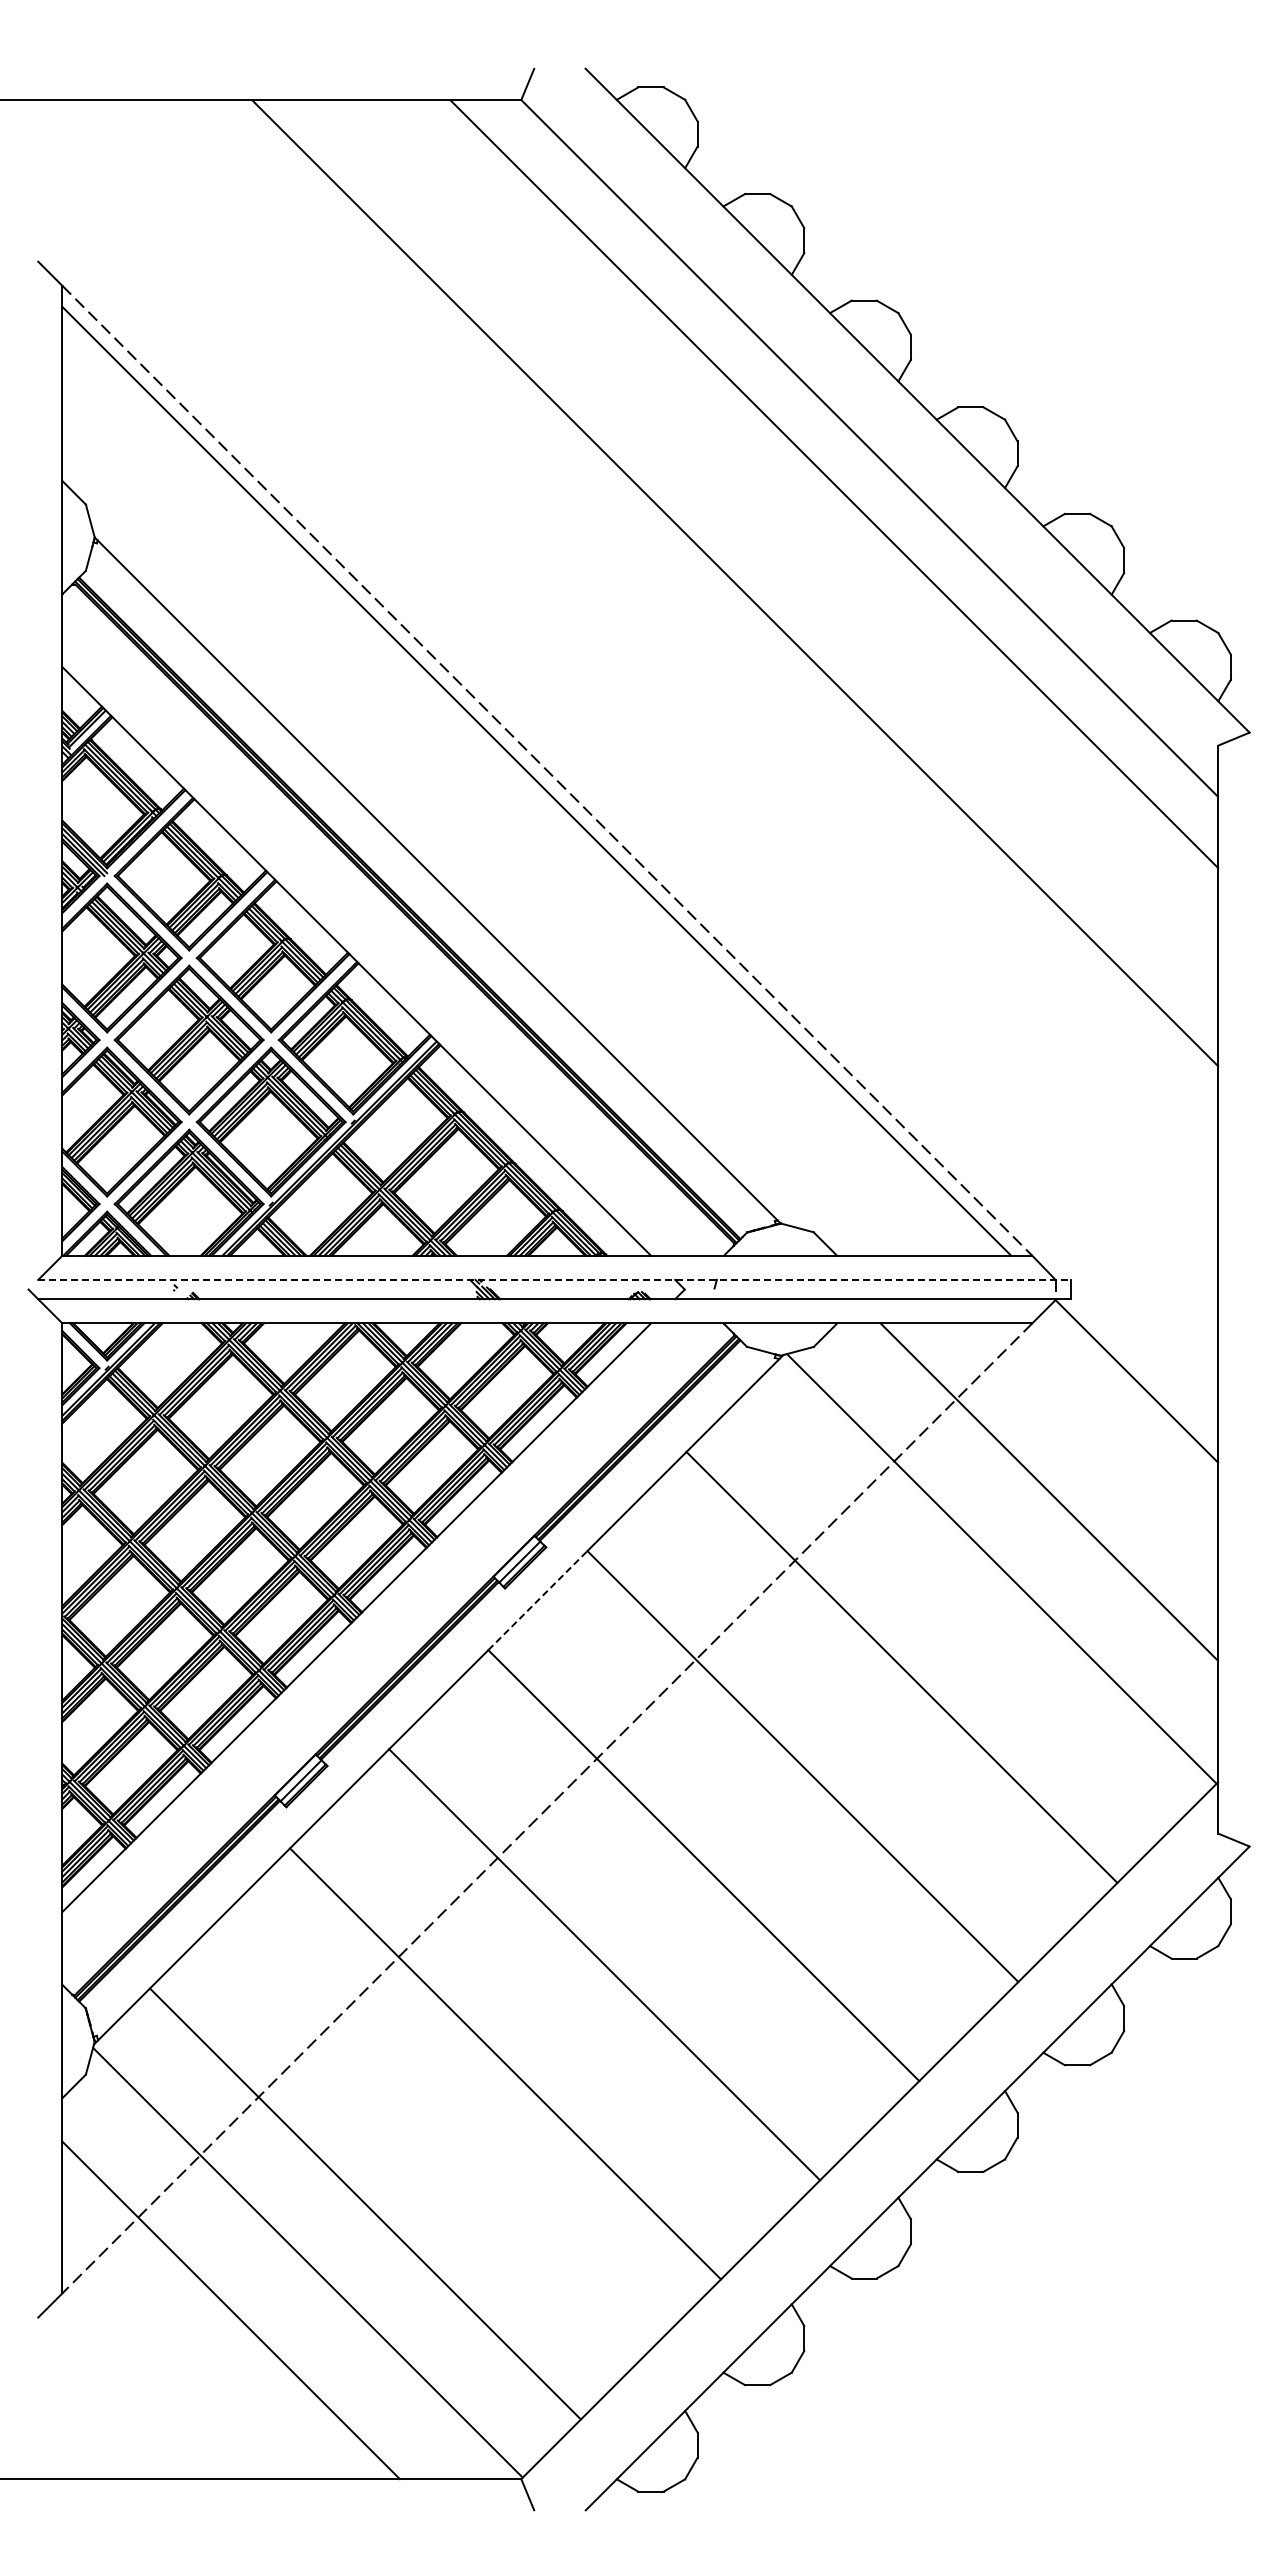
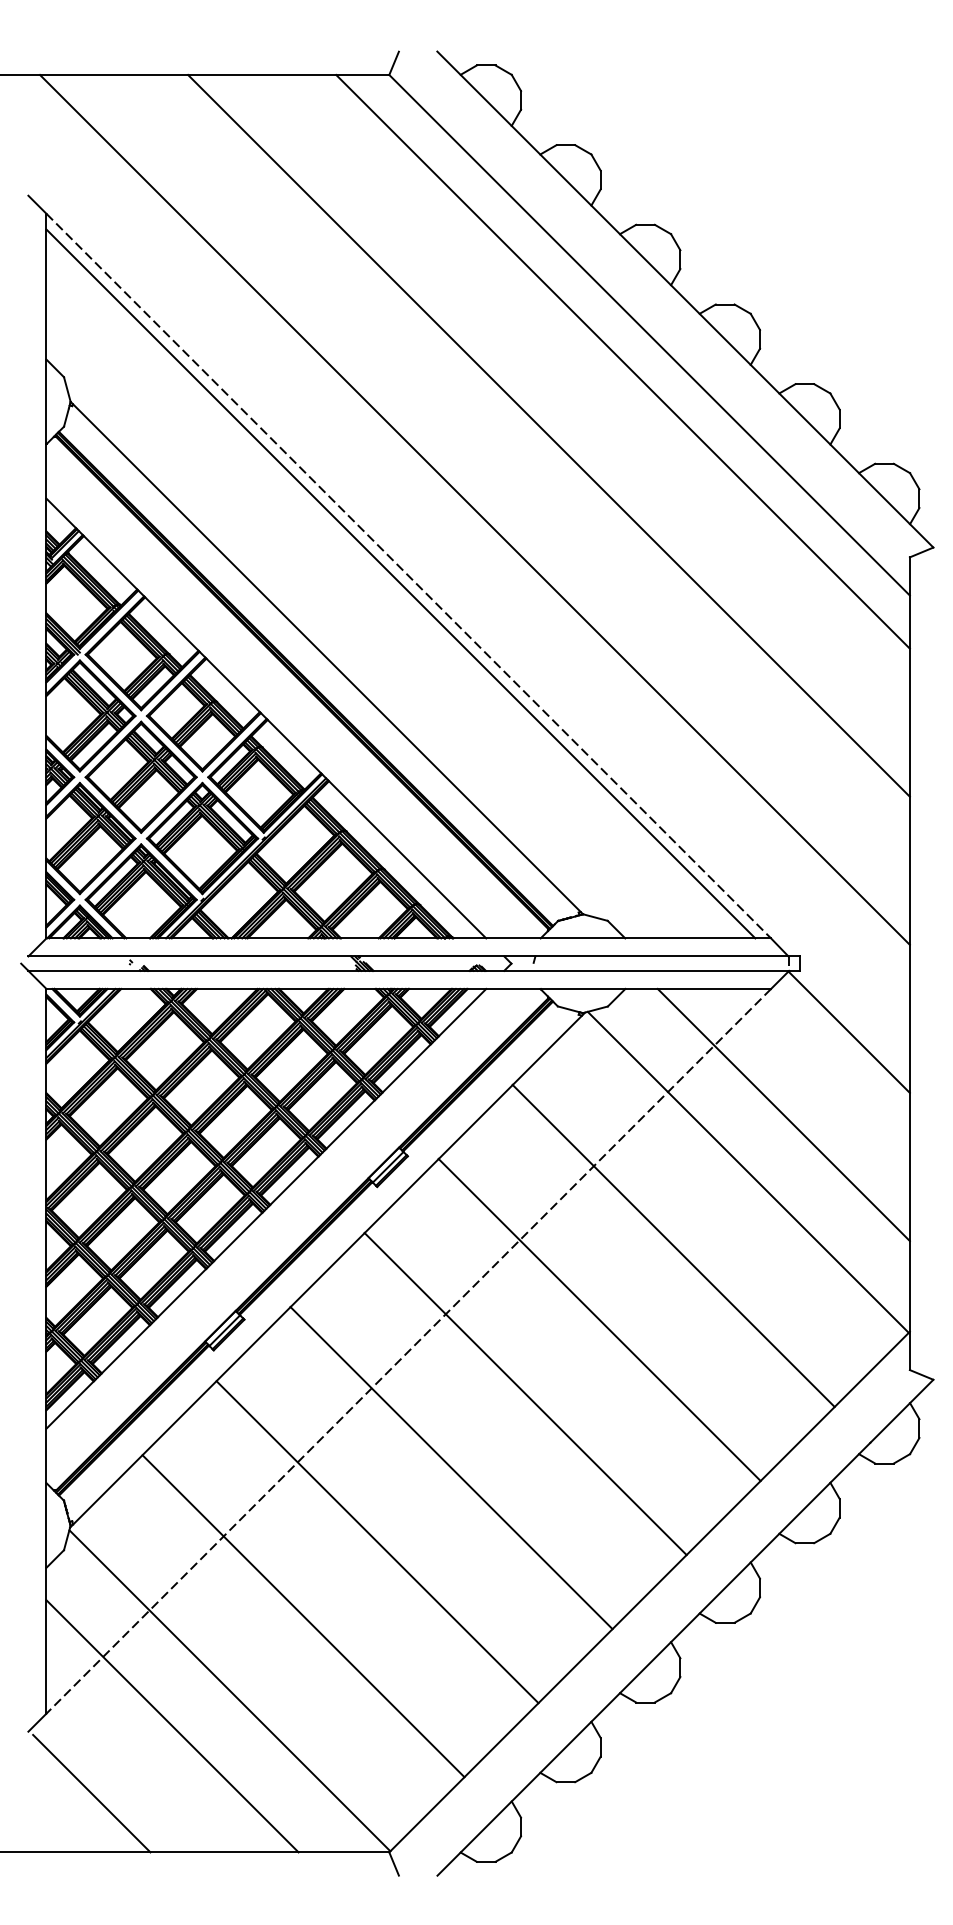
line: (635, 682) -> (474, 510), added
line: (555, 1279) -> (414, 956), dashed -> solid
line: (538, 1600) -> (402, 1195), dashed -> solid
line: (364, 2203) -> (302, 1615), moved
line: (122, 2400) -> (91, 1793), added

